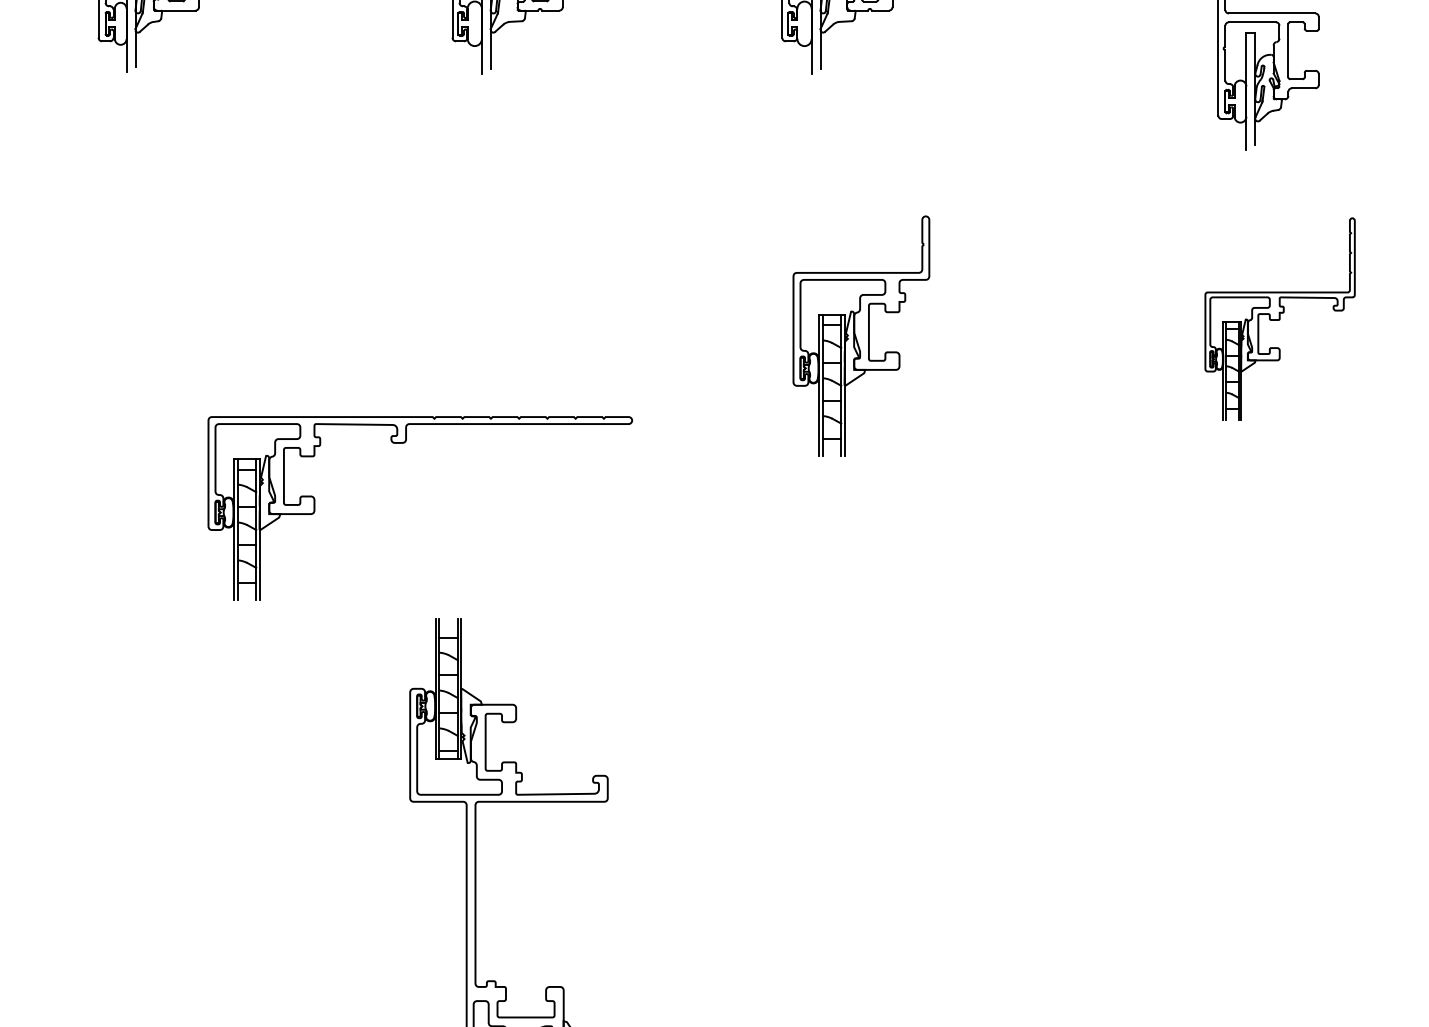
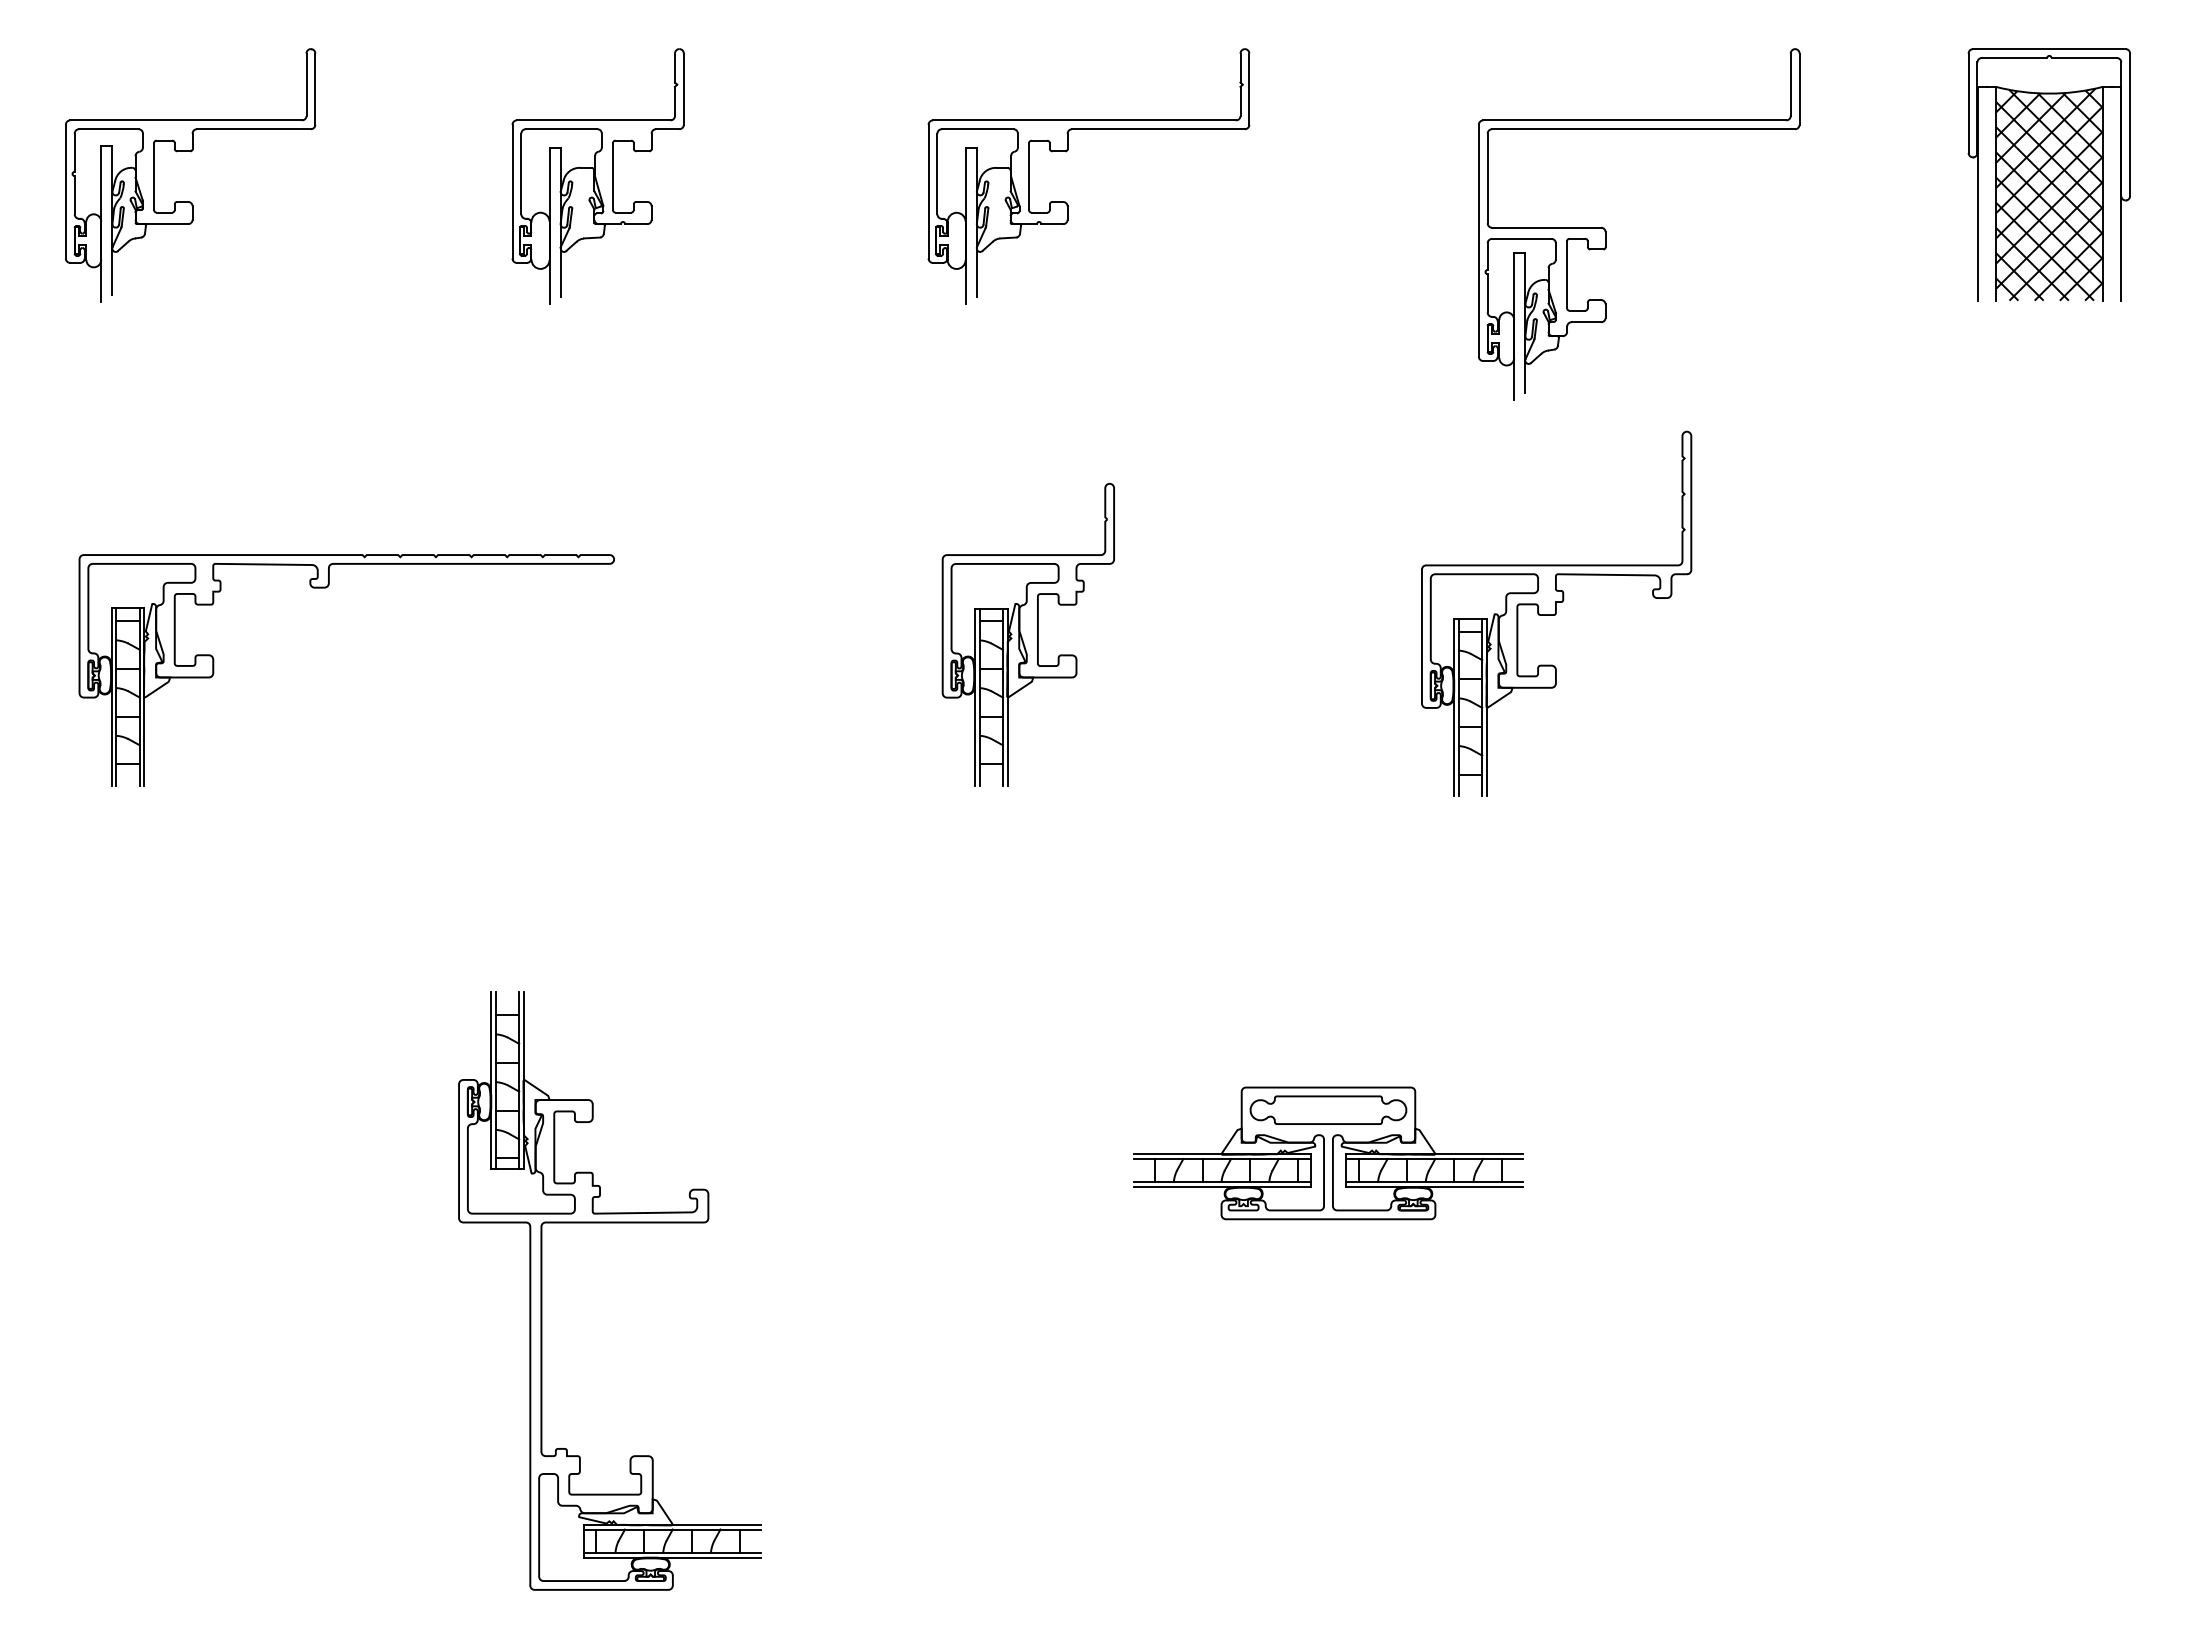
part: (1279, 319) -> (1556, 613), size x1.43
part: (404, 443) -> (326, 588), moved
part: (1099, 747) -> (1328, 1153), added

